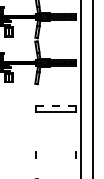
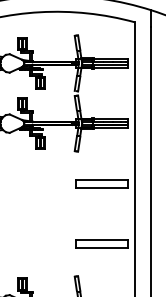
line: (56, 105) -> (102, 179), dashed -> solid
line: (56, 151) -> (102, 239), added
line: (56, 158) -> (102, 248), added

